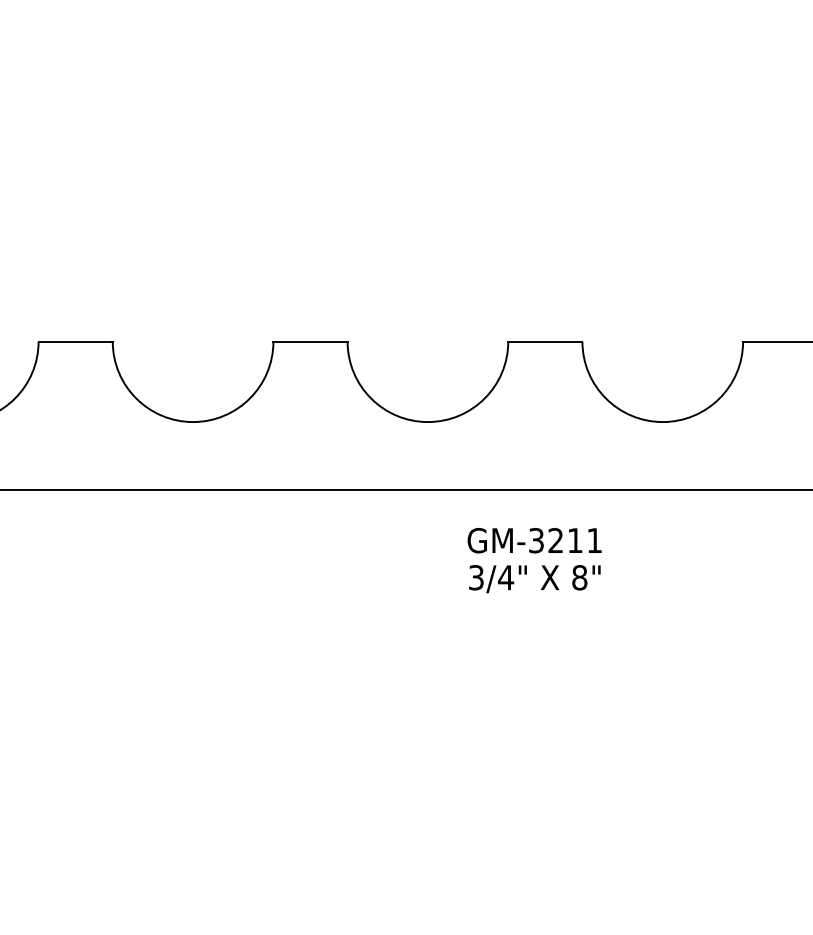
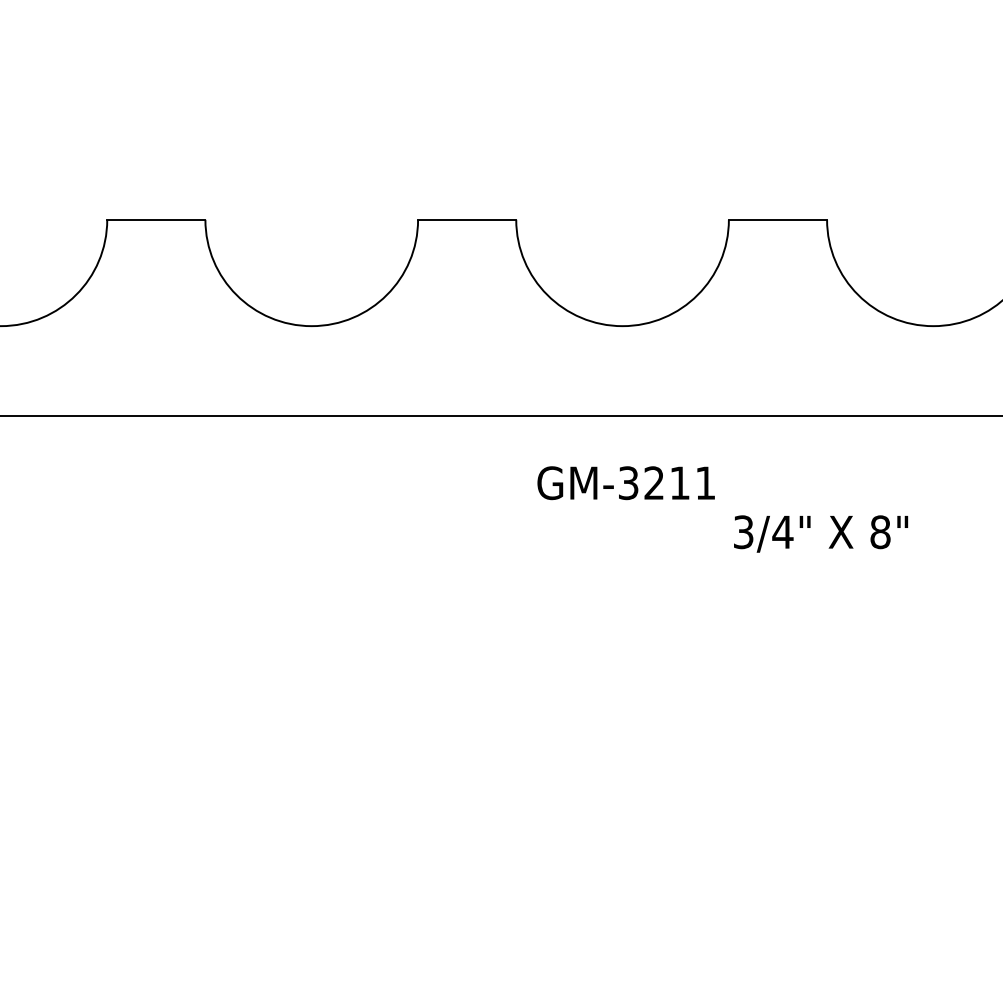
text: (534, 540) -> (625, 482), moved
text: (534, 579) -> (820, 534), moved

